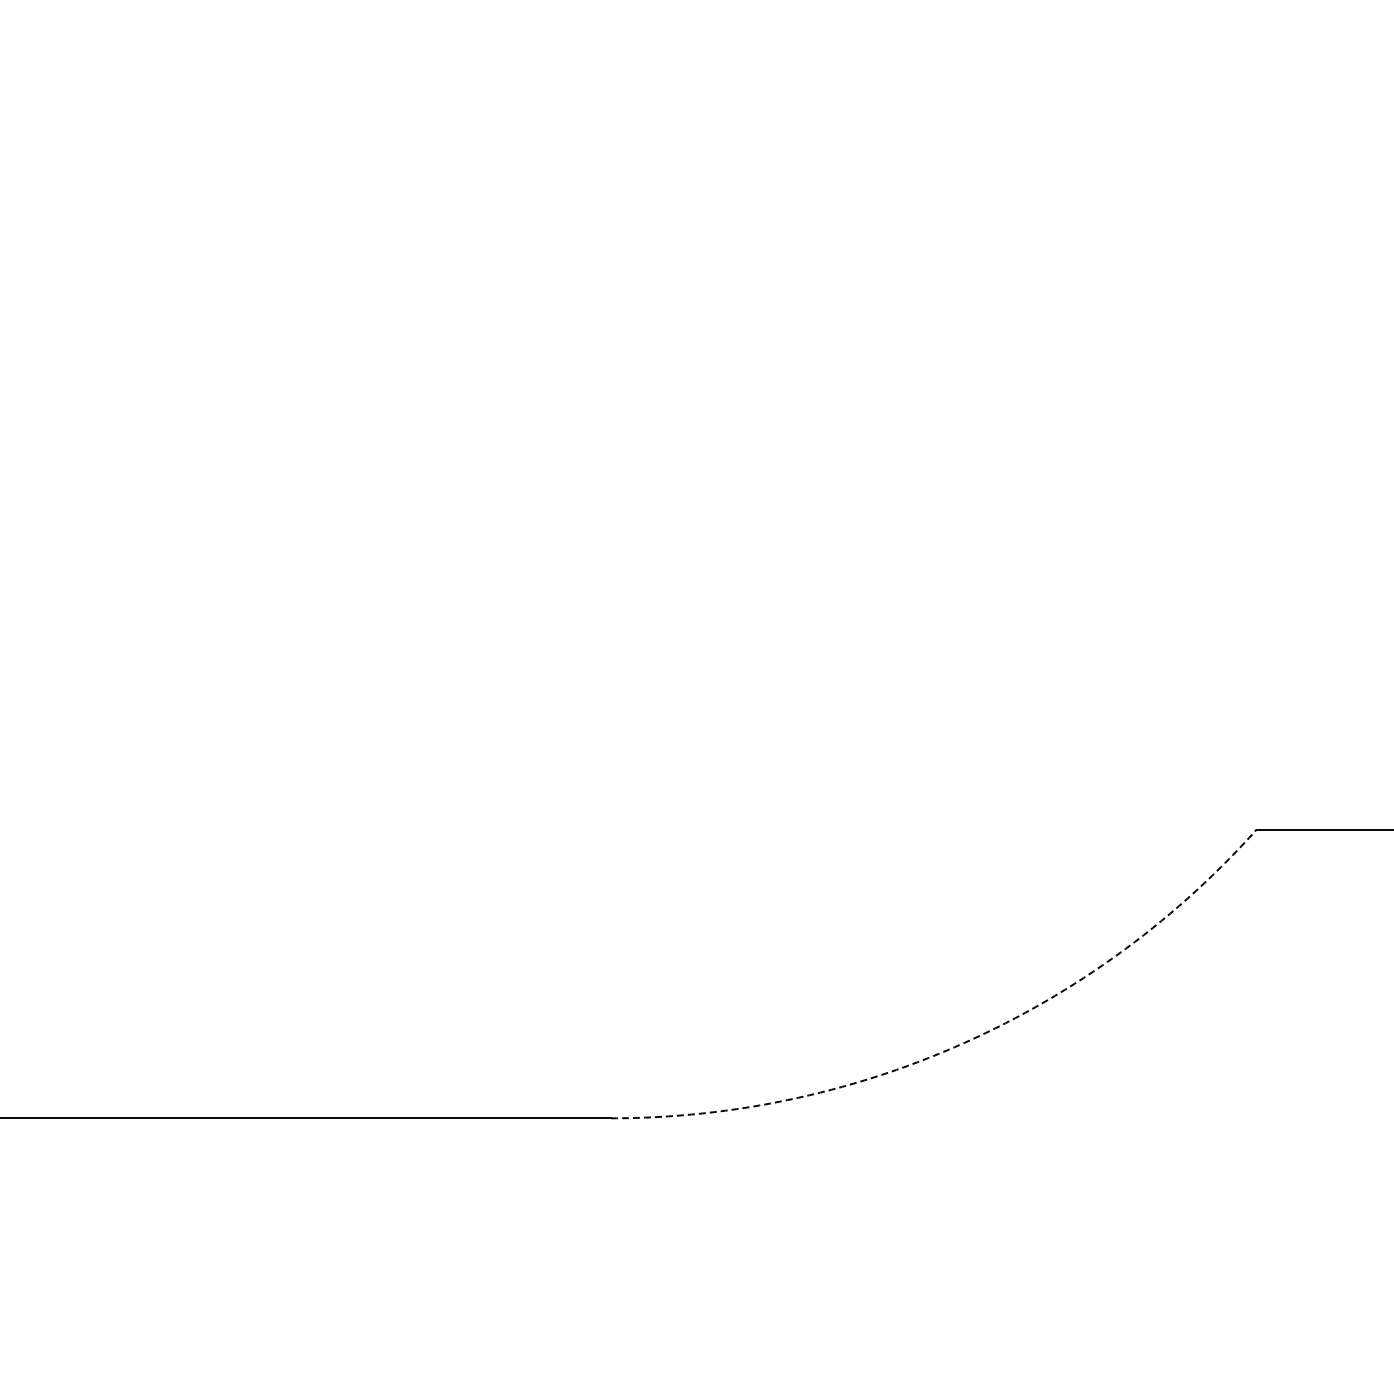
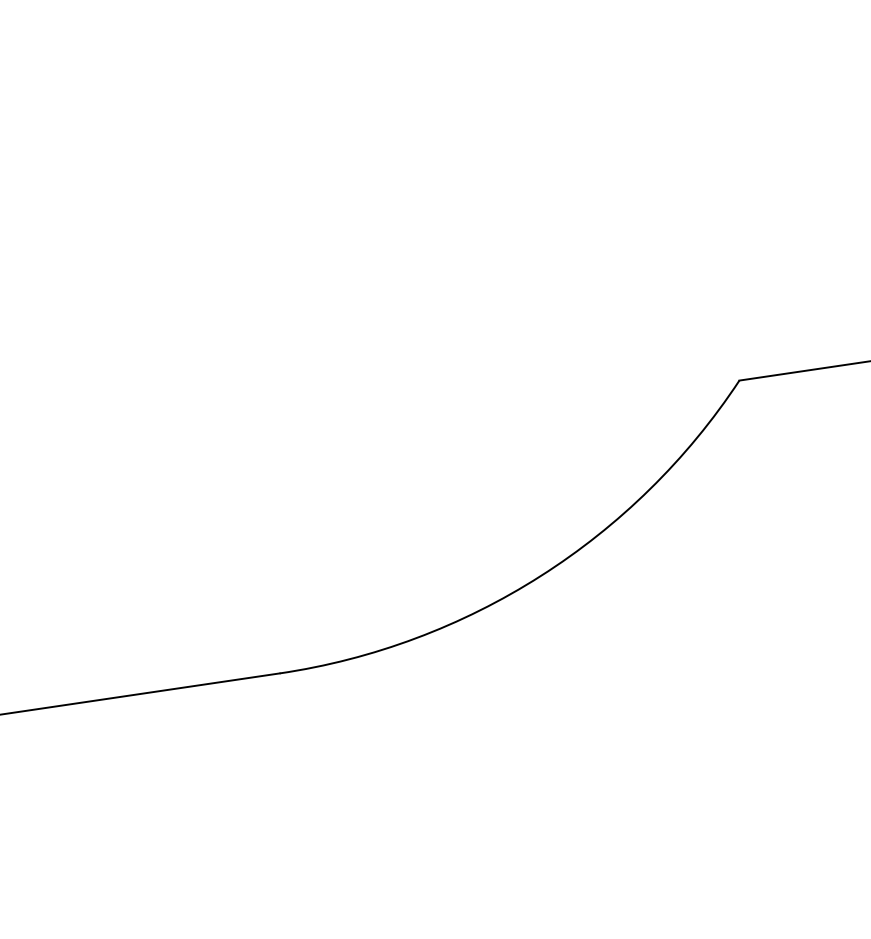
arc: (964, 1042) -> (540, 575), dashed -> solid

